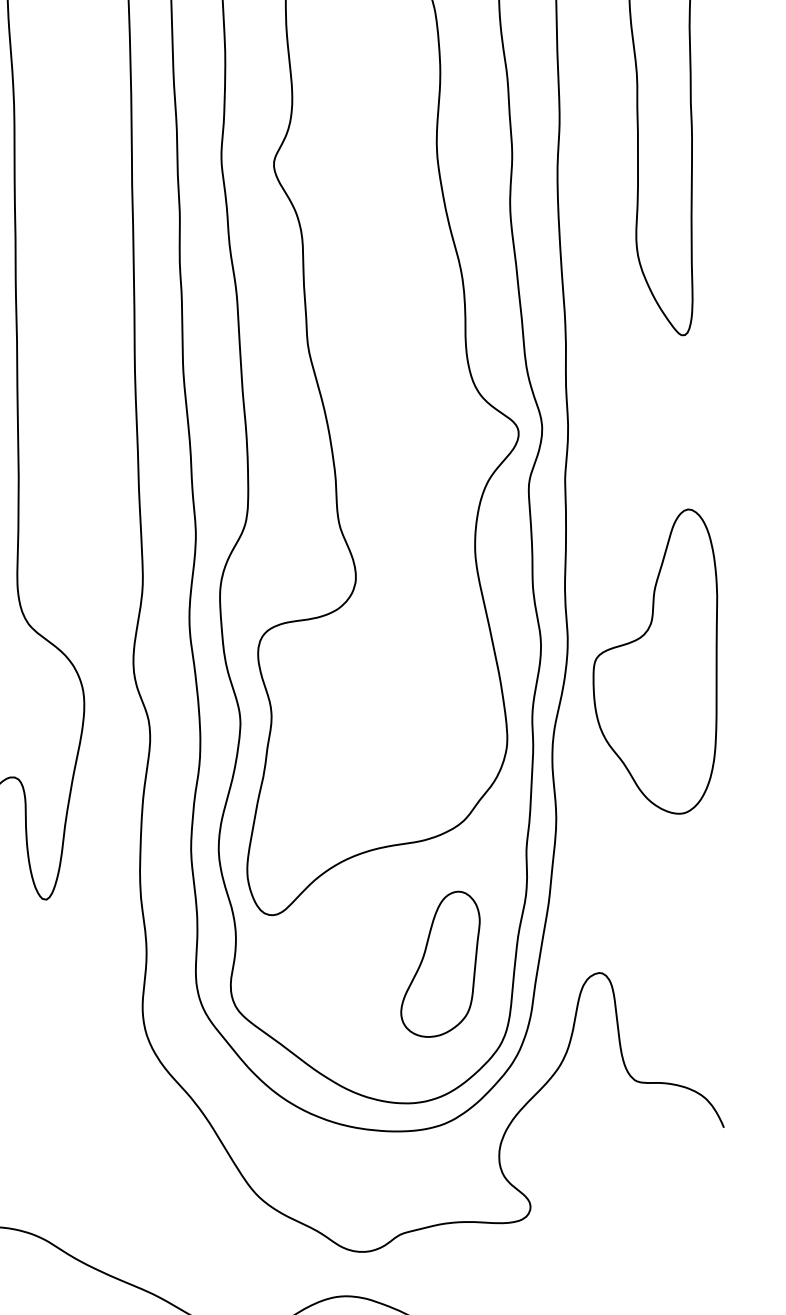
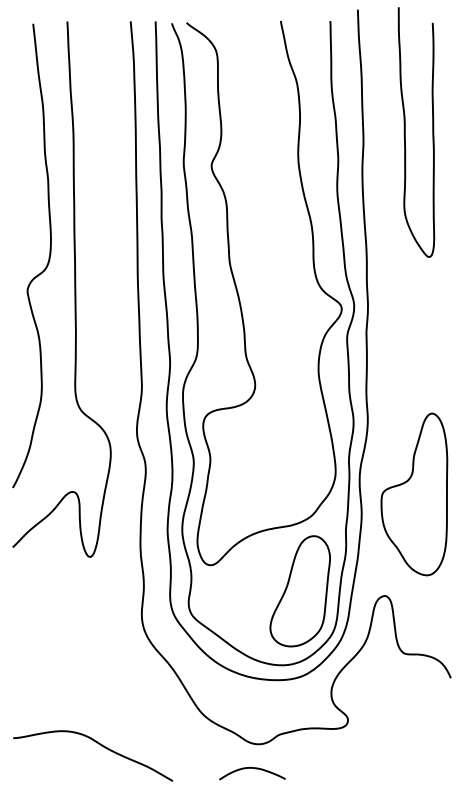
part: (655, 661) -> (414, 494), moved
part: (439, 964) -> (299, 591), size x1.43

